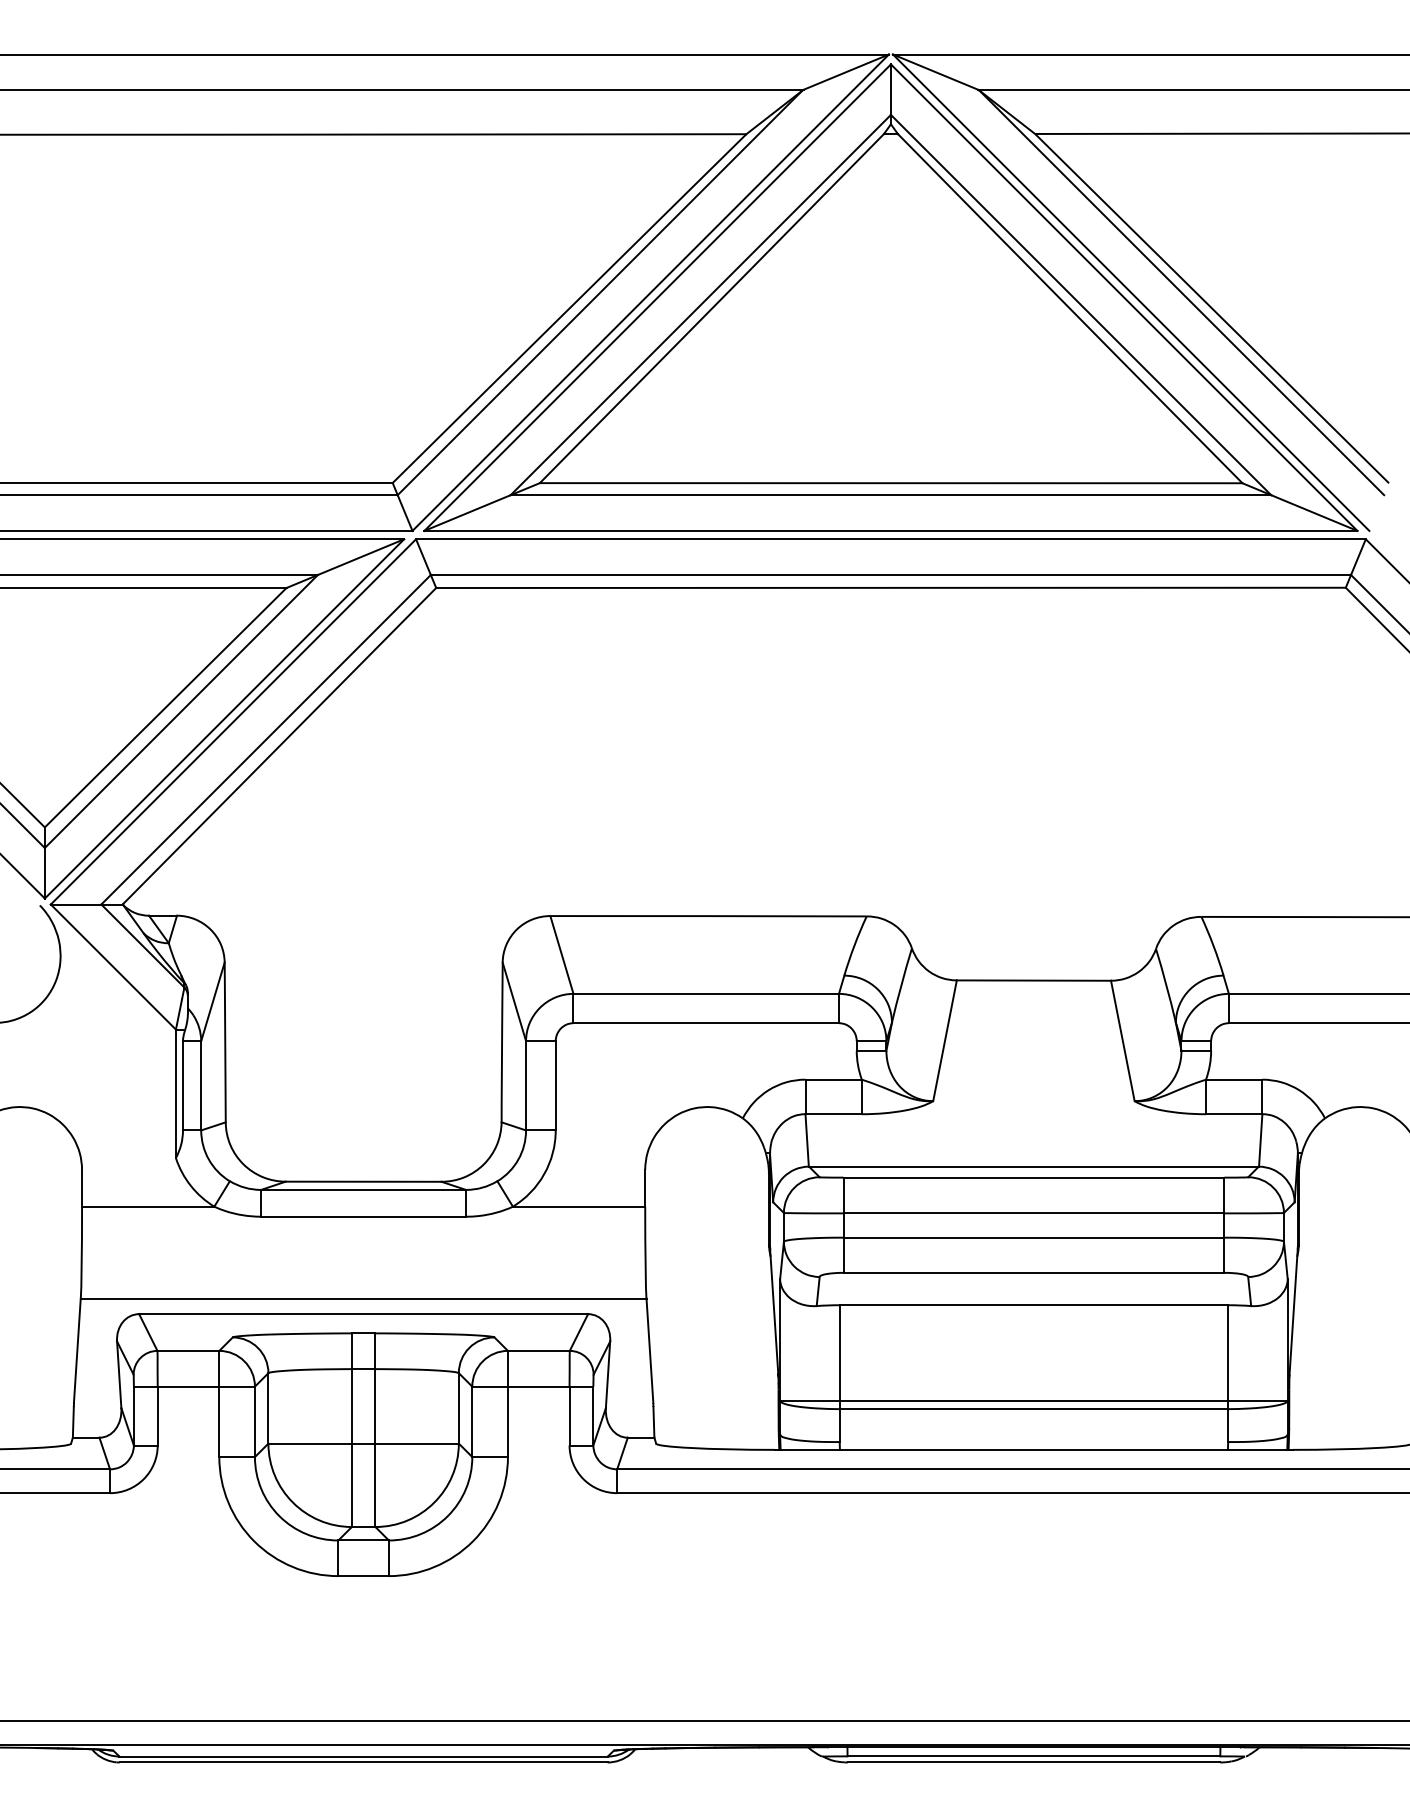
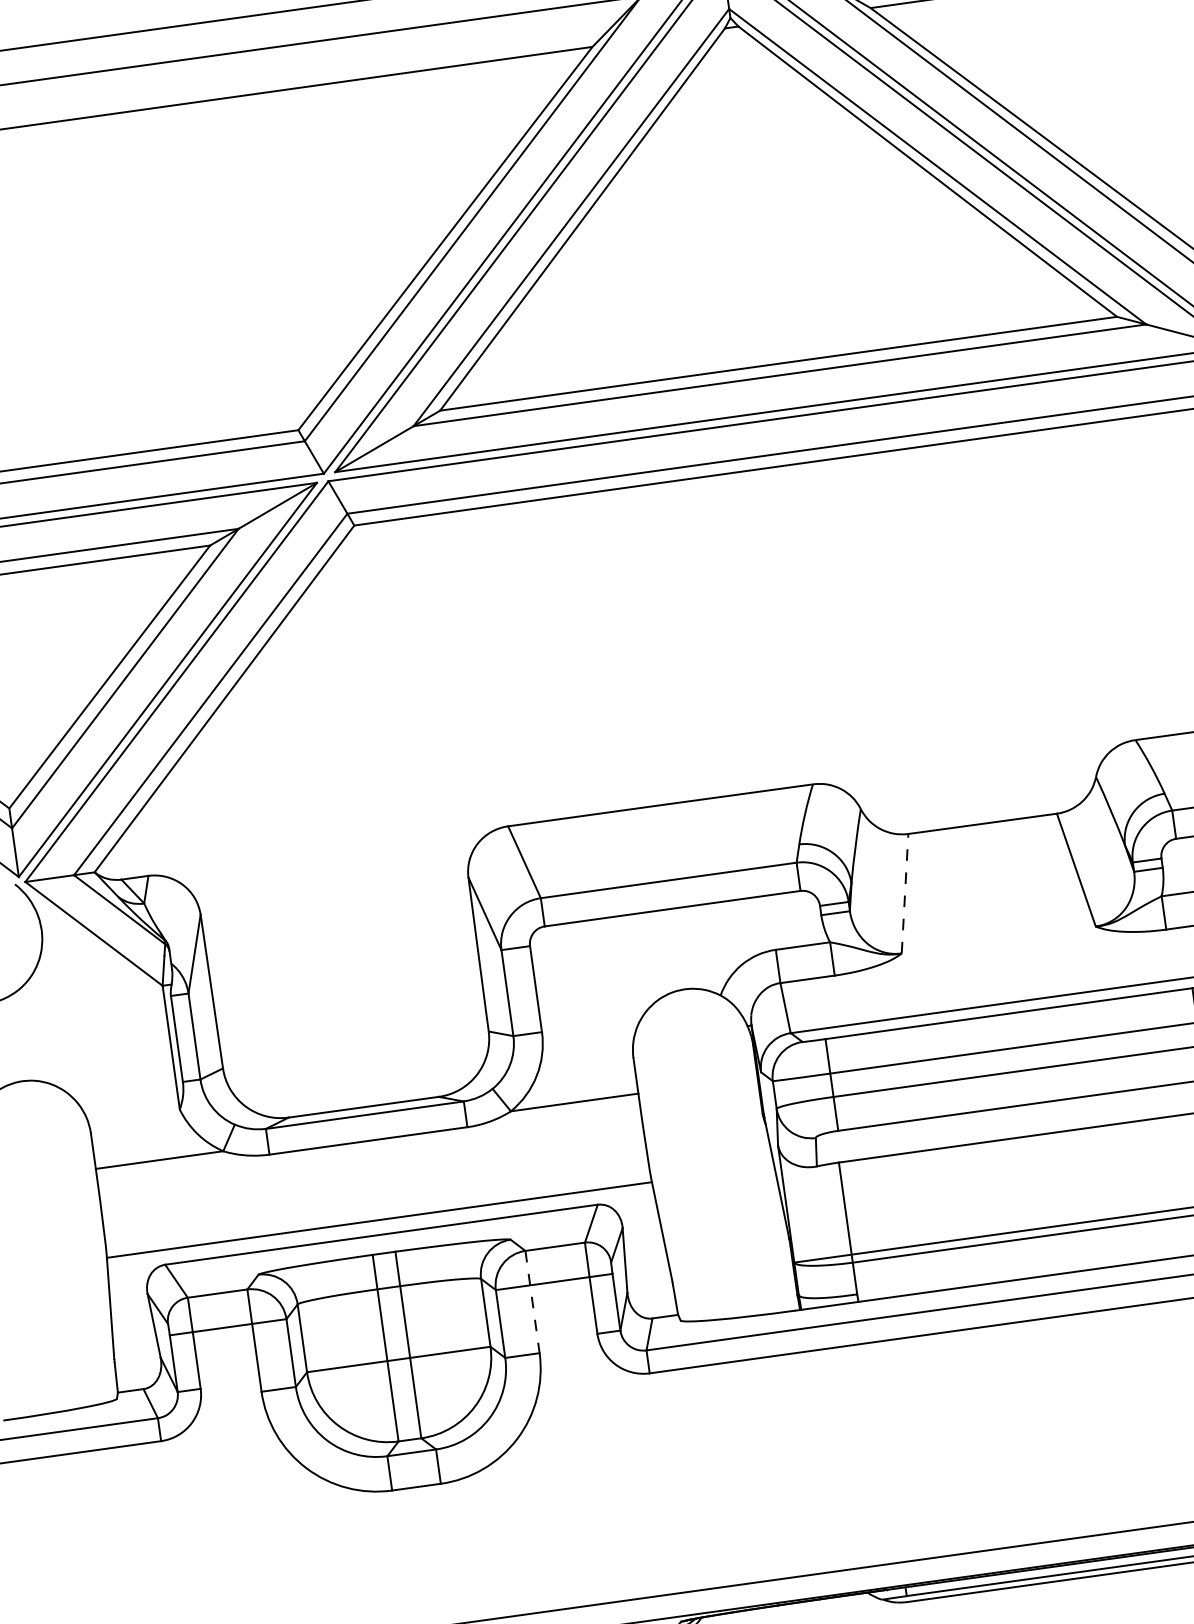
line: (945, 1040) -> (905, 893), solid -> dashed
line: (507, 1404) -> (532, 1302), solid -> dashed

